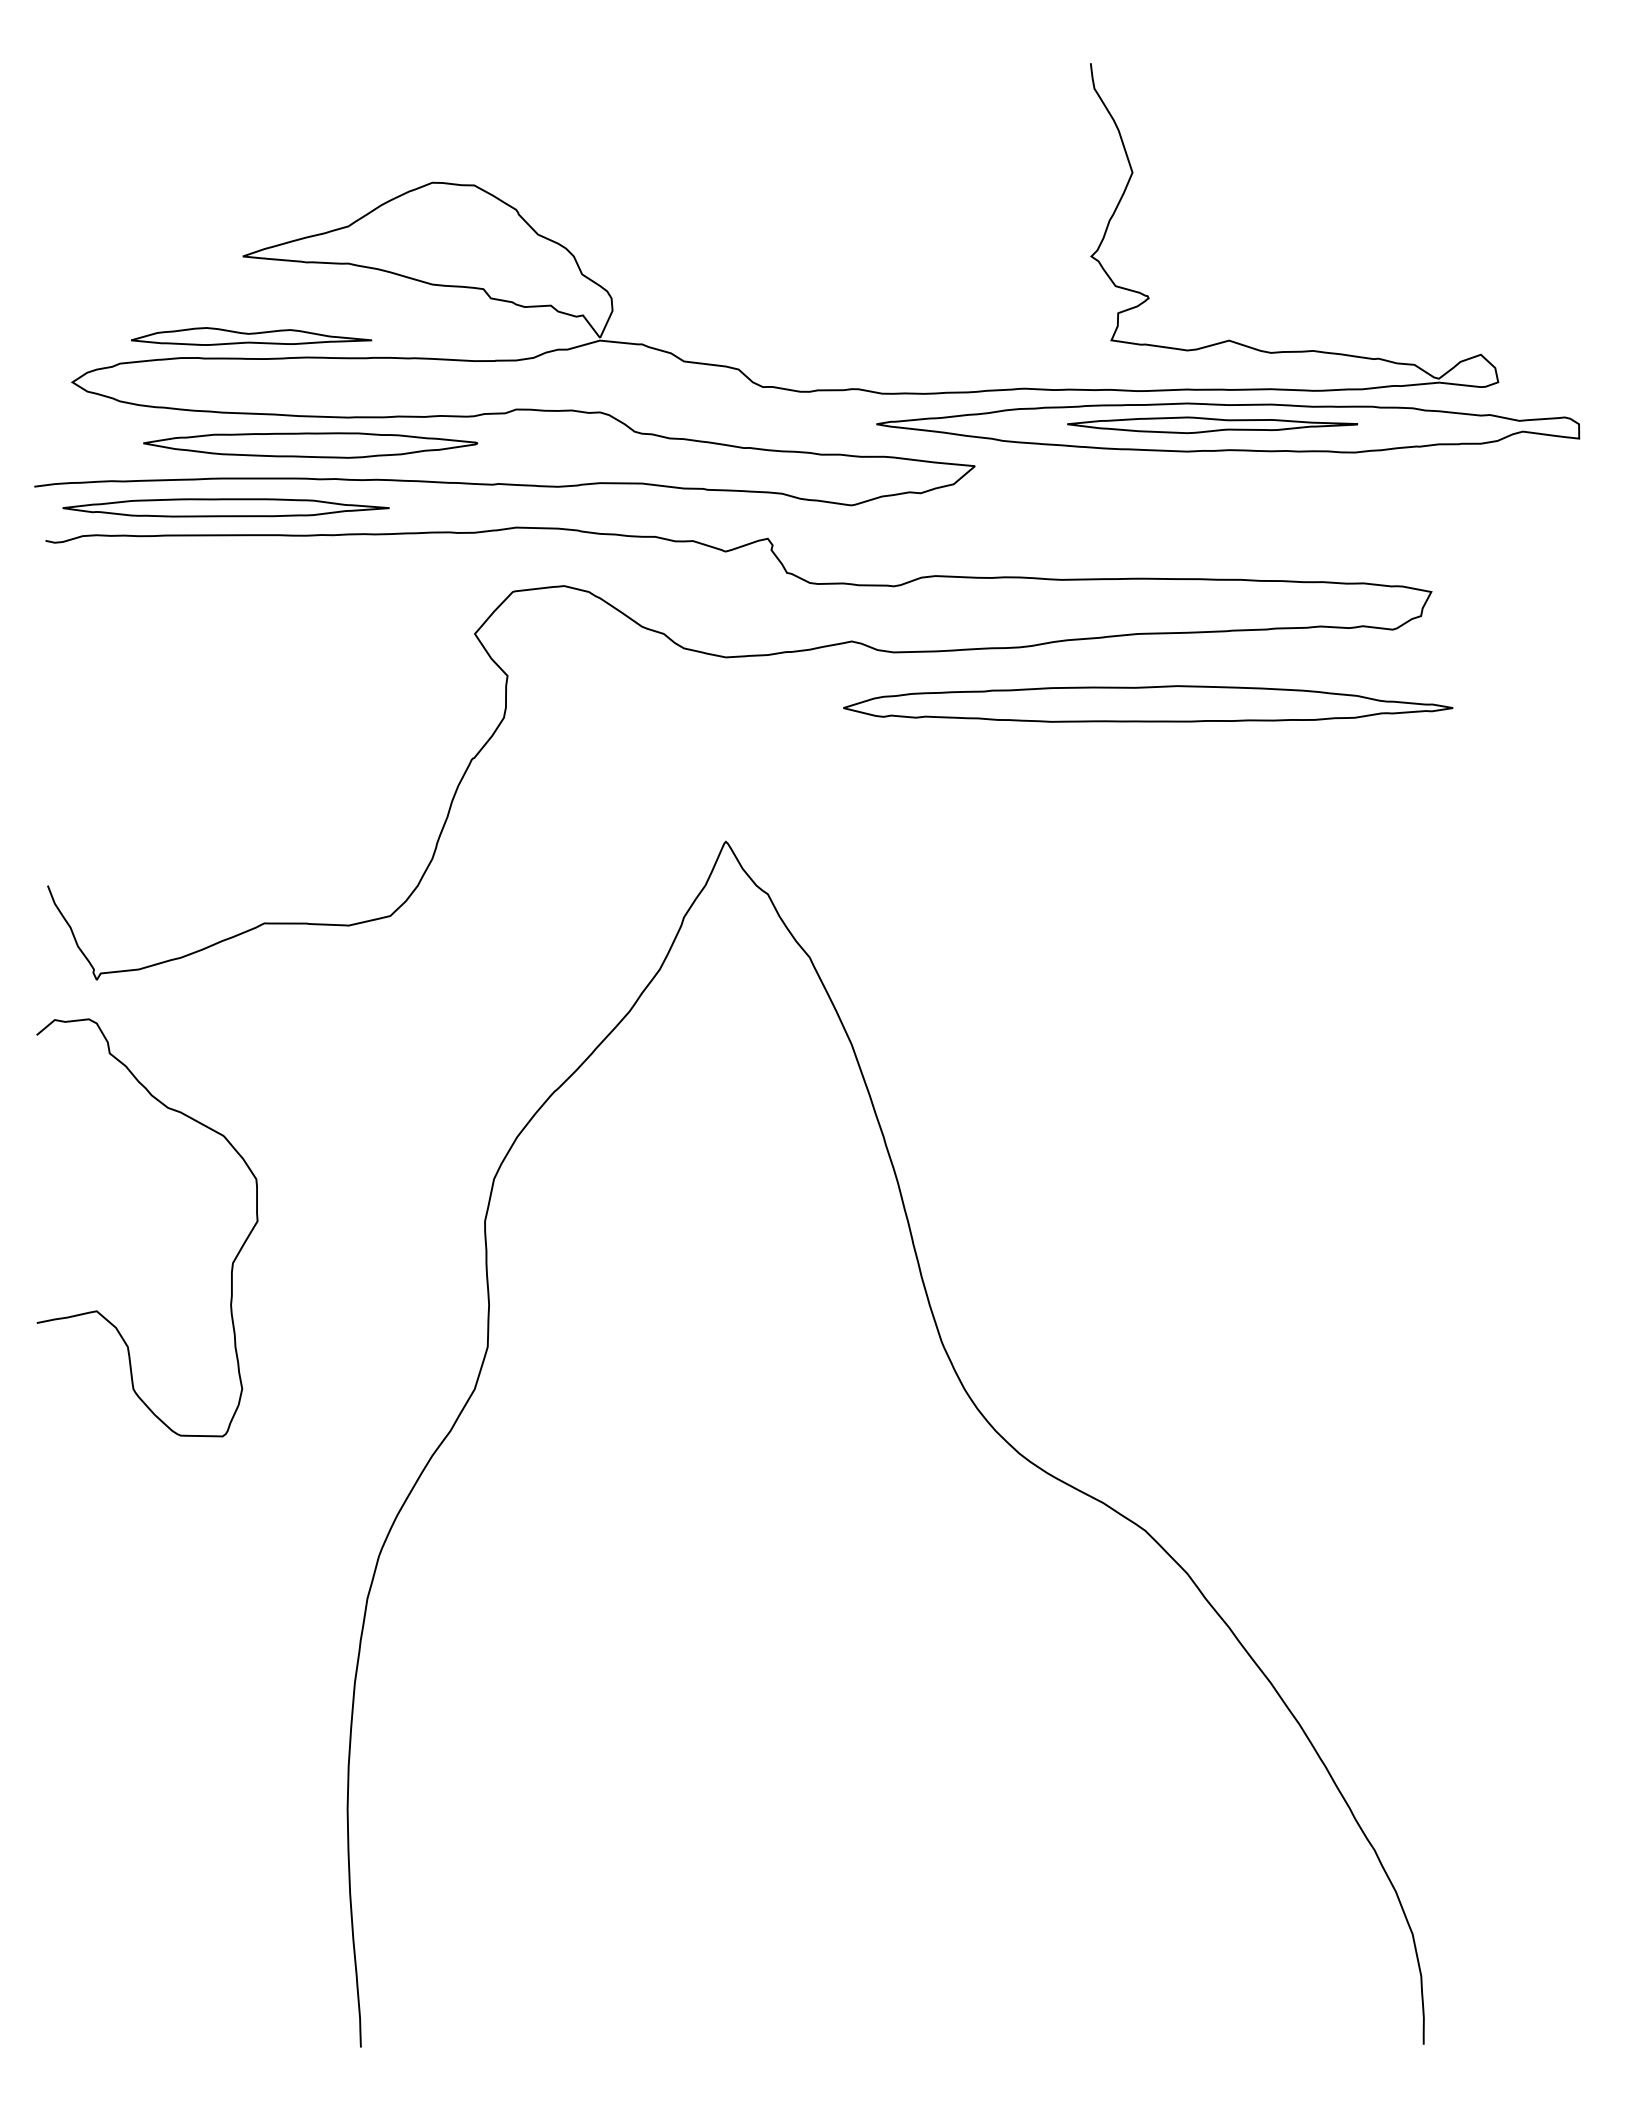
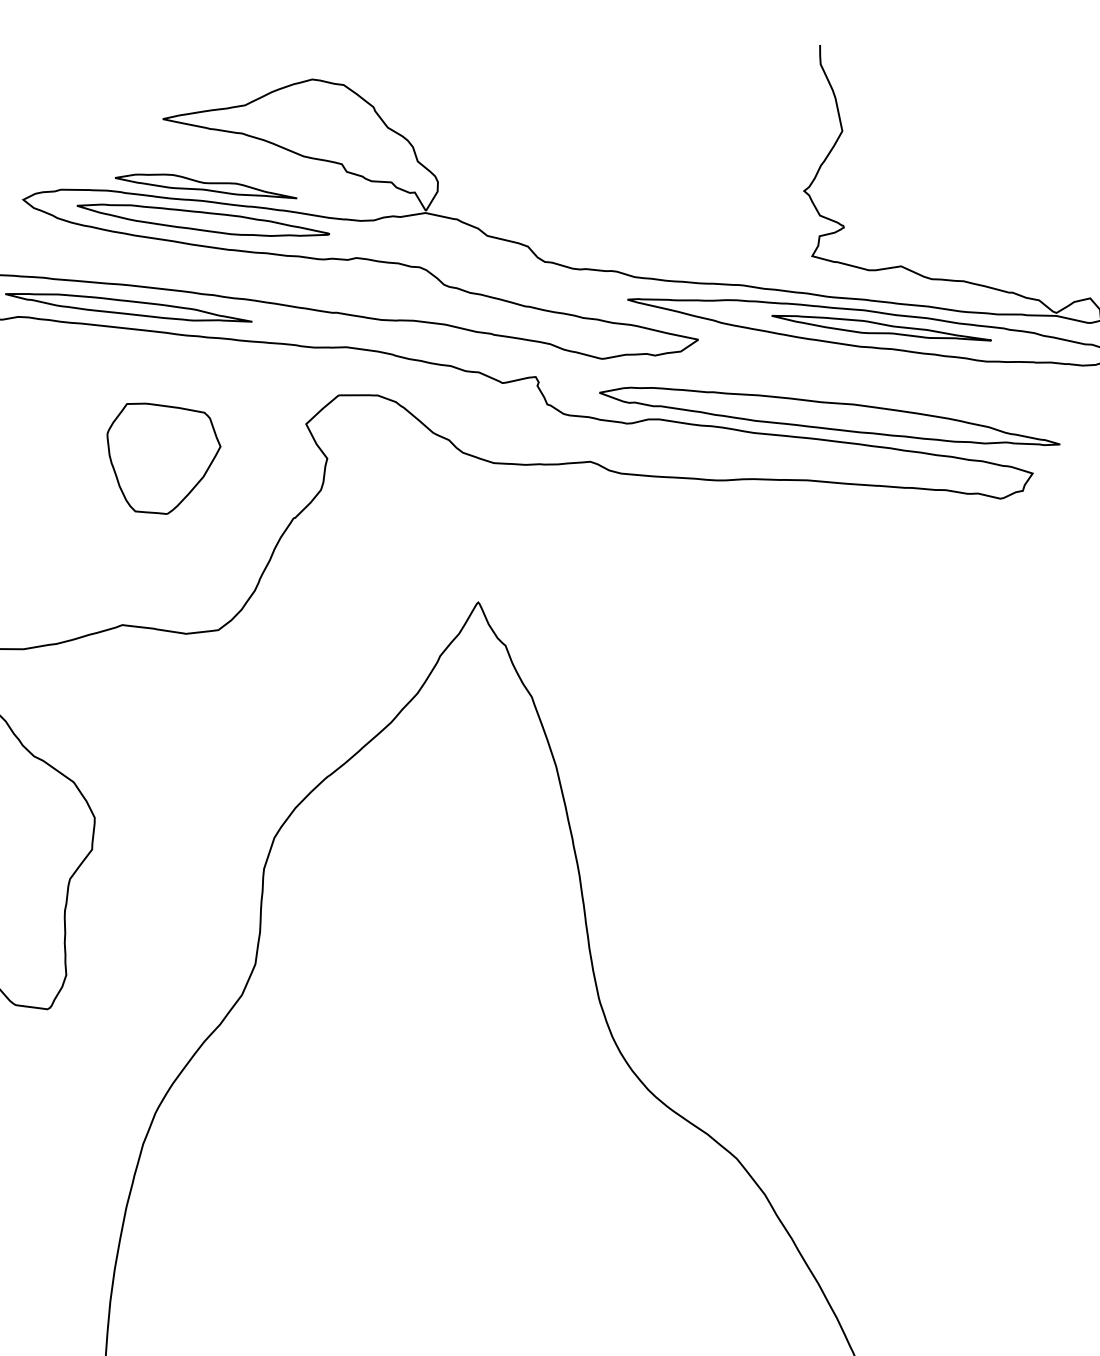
part: (251, 336) -> (206, 185), moved
part: (310, 445) -> (203, 221), moved
part: (291, 701) -> (161, 459), added
part: (1148, 703) -> (830, 415), moved

